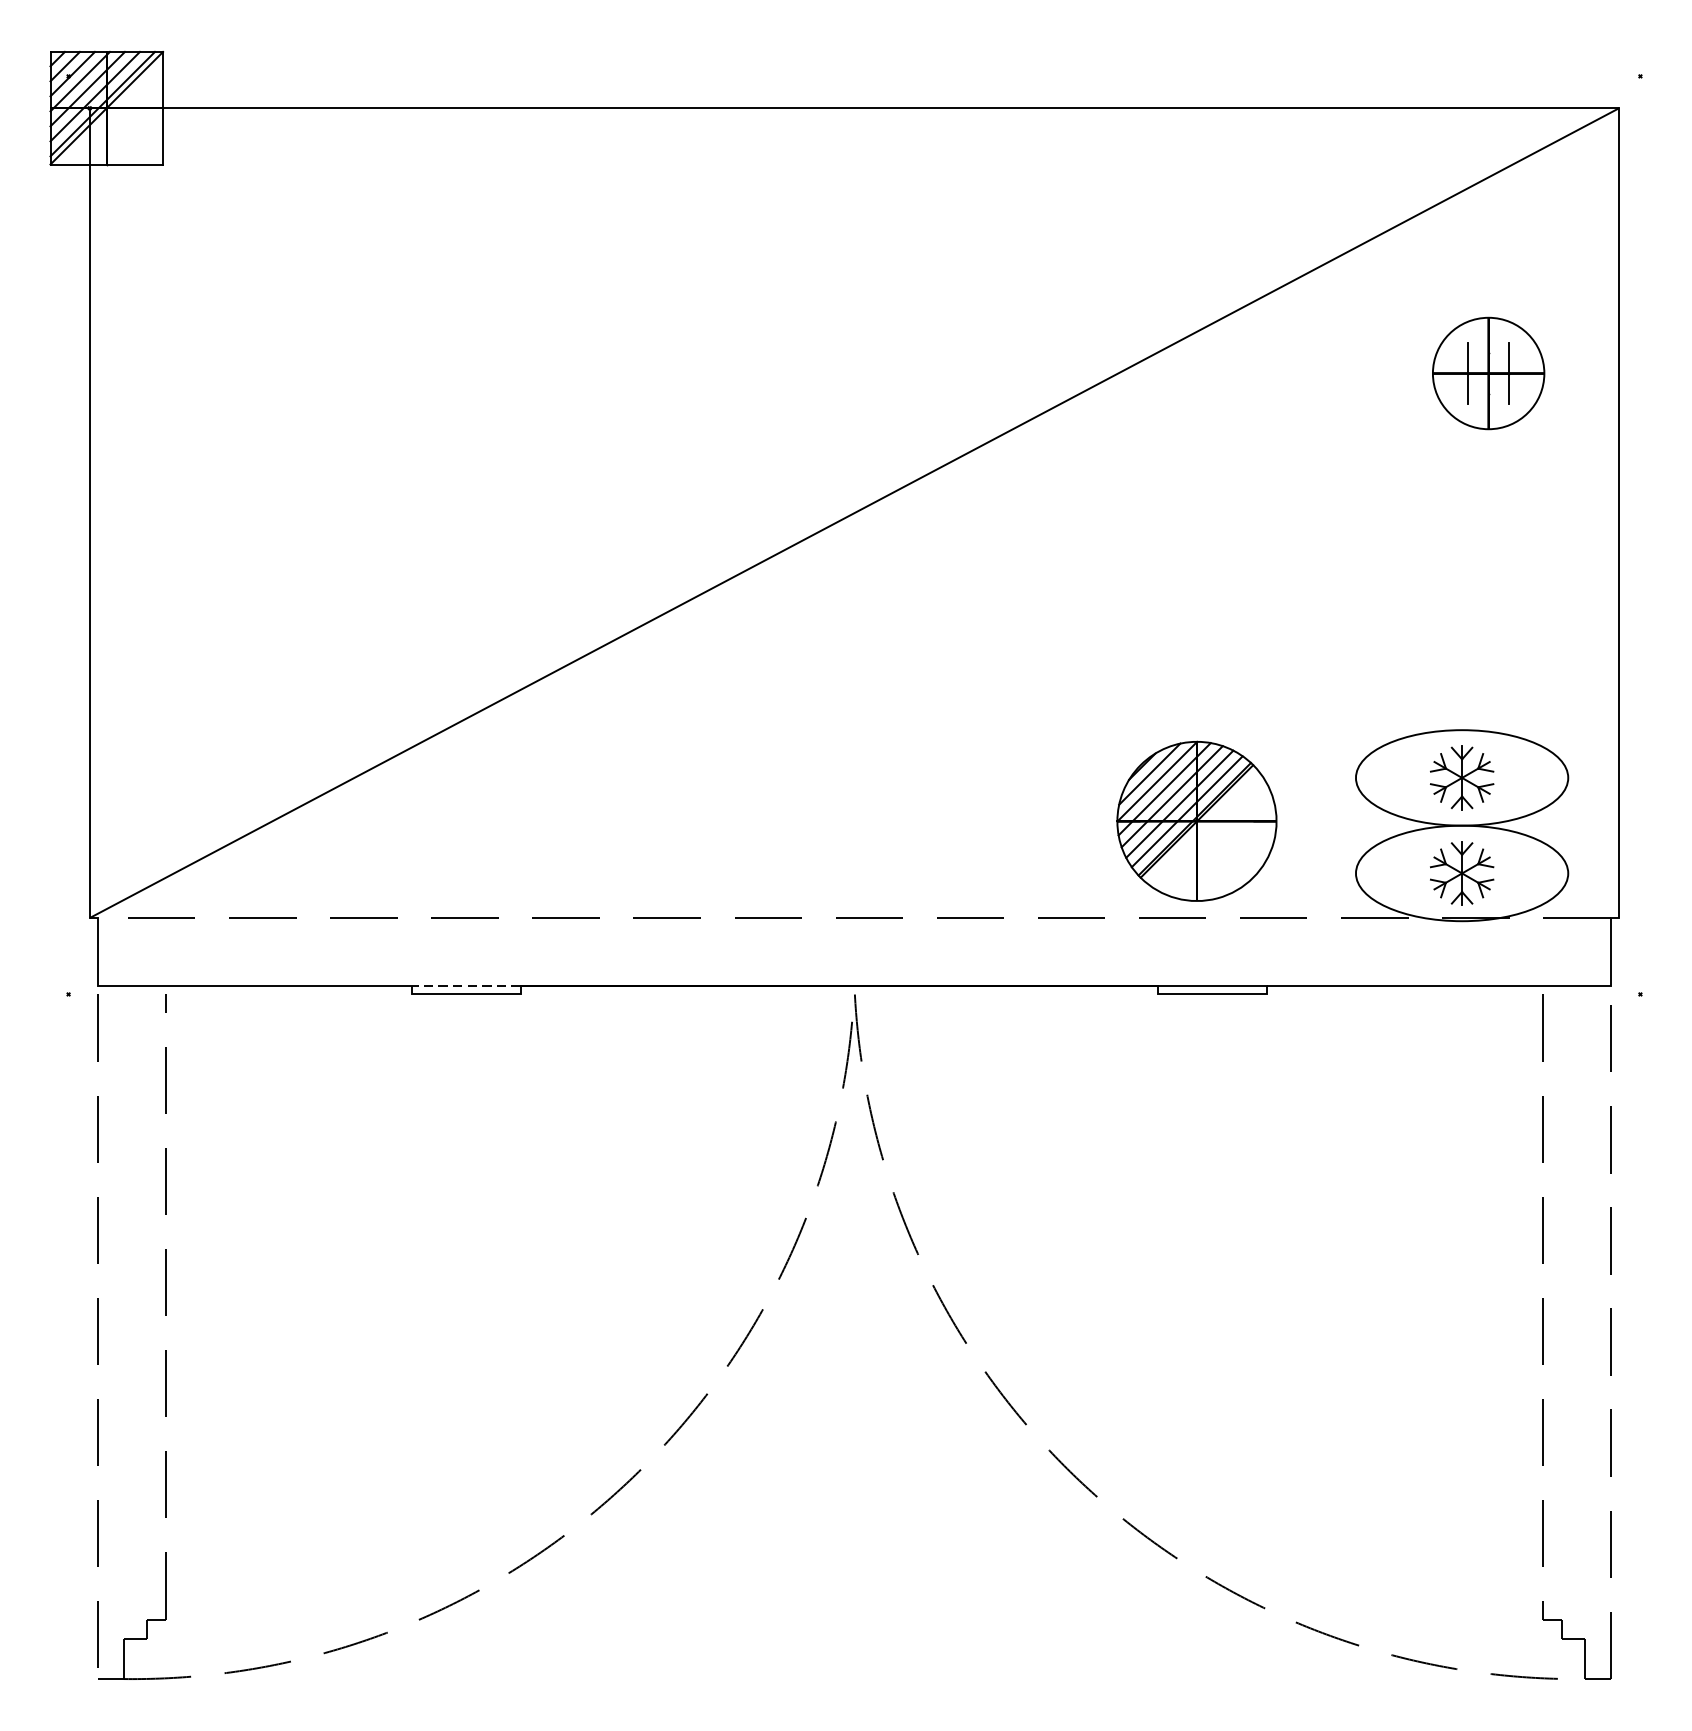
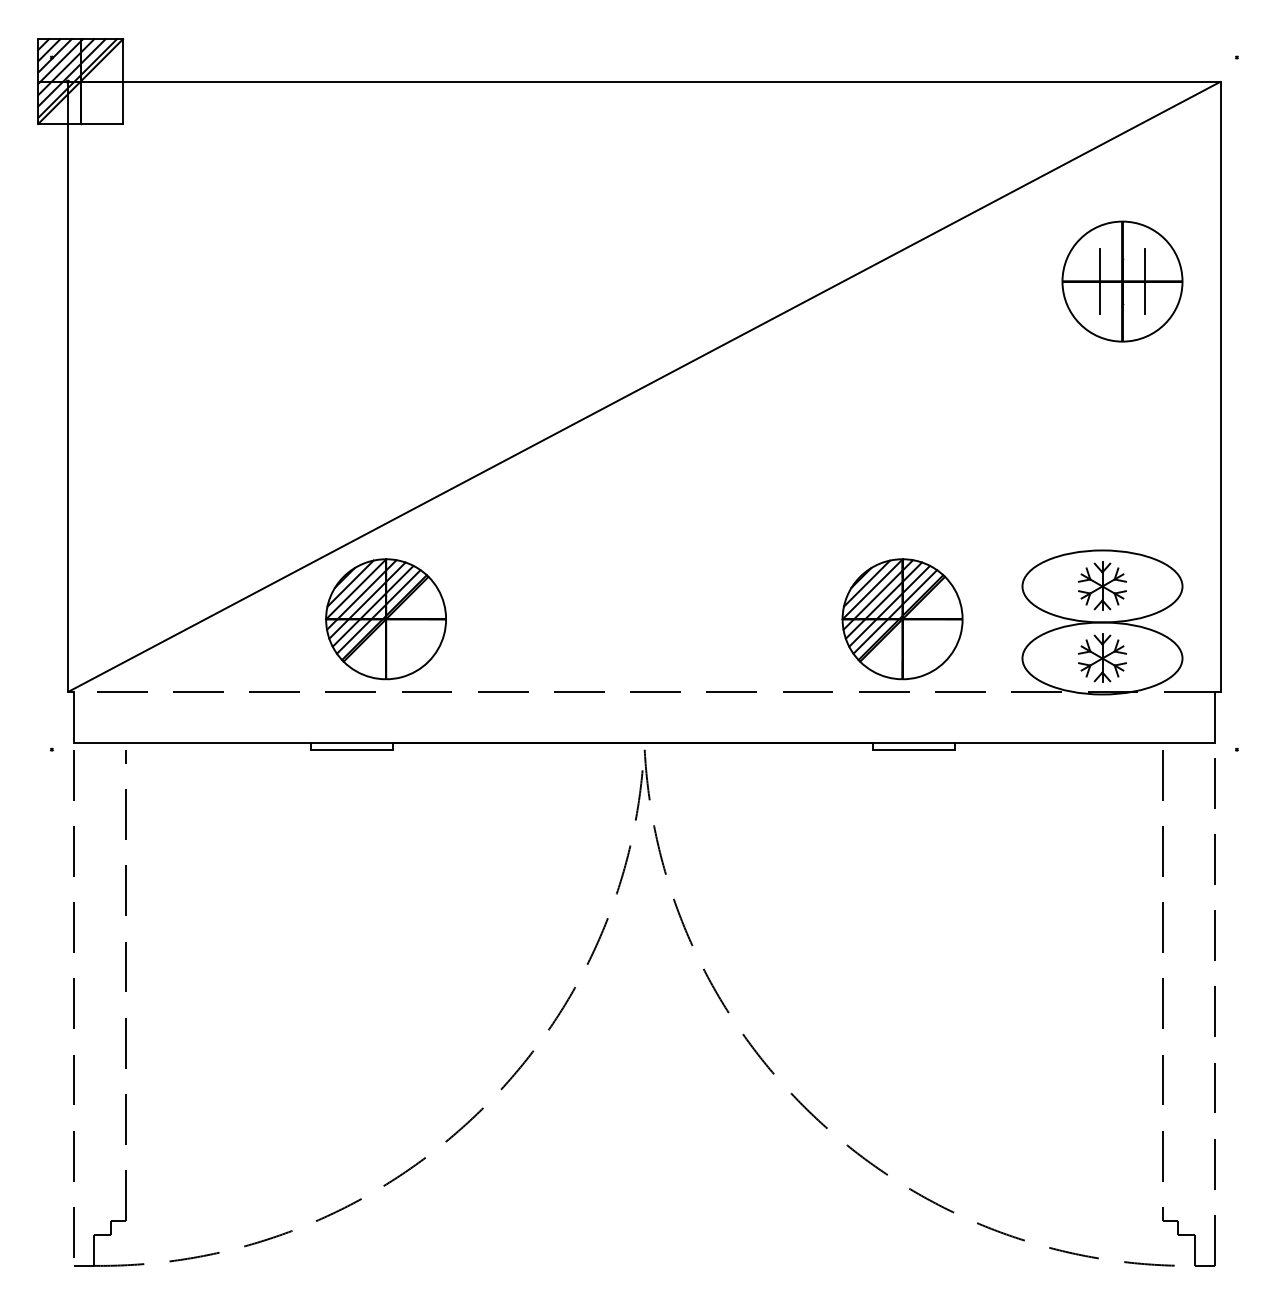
part: (1488, 373) -> (1122, 281), size x1.43
part: (511, 821) -> (385, 619), added
line: (465, 986) -> (351, 743), dashed -> solid

